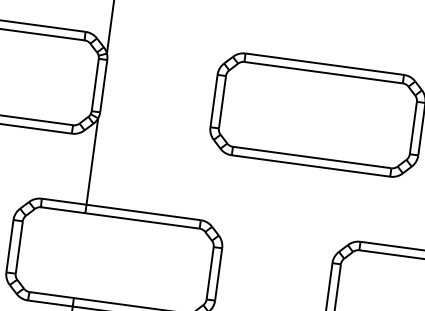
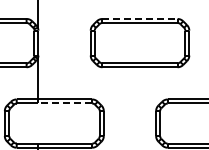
line: (325, 63) -> (140, 18), solid -> dashed
line: (141, 220) -> (64, 103), solid -> dashed

